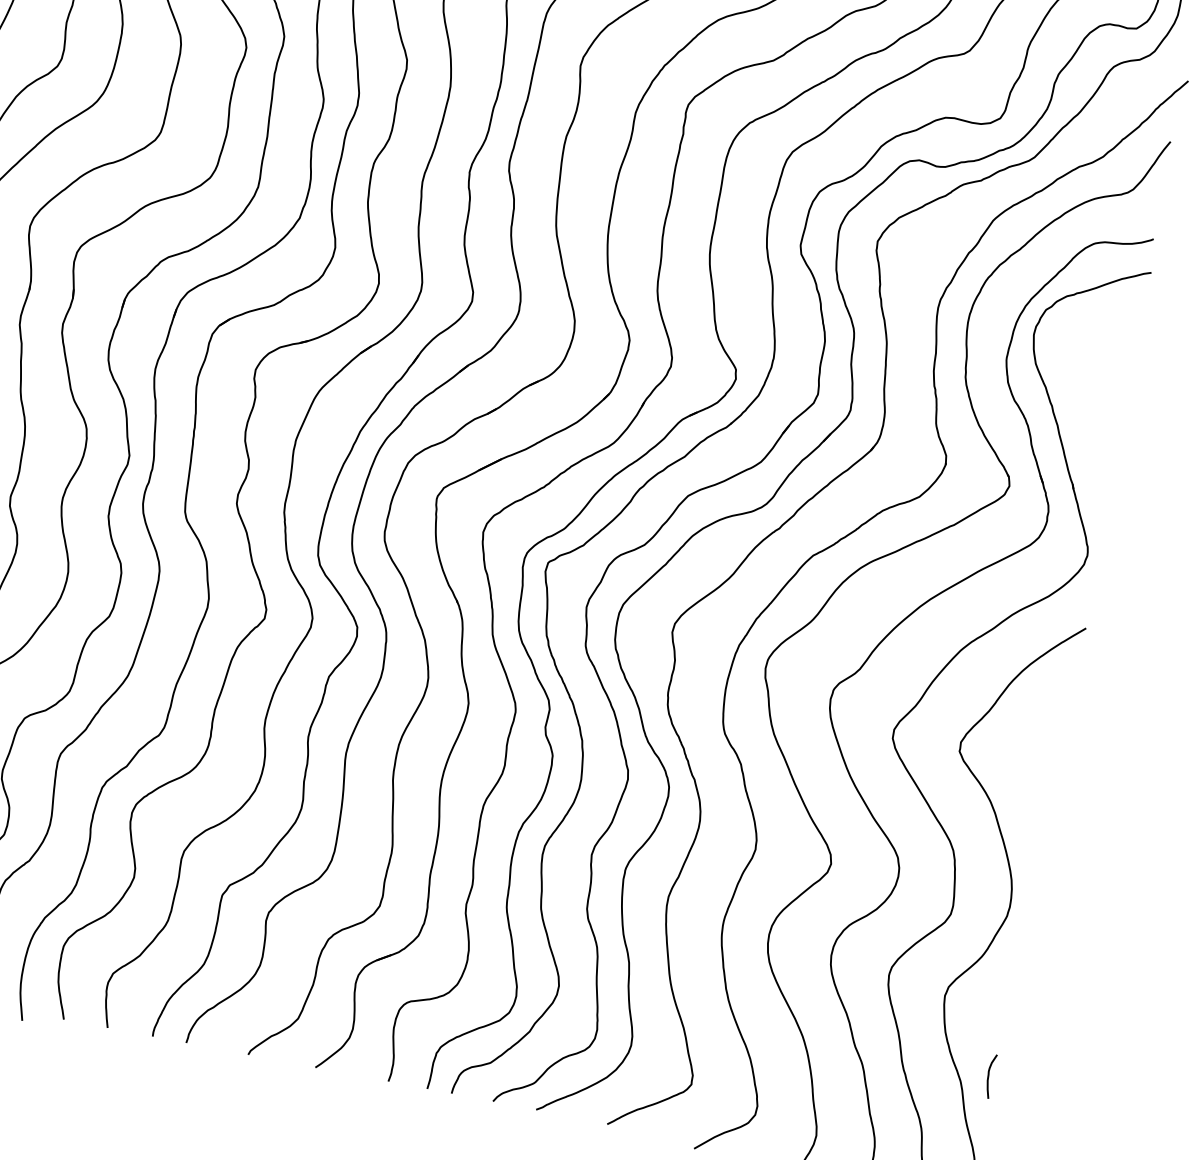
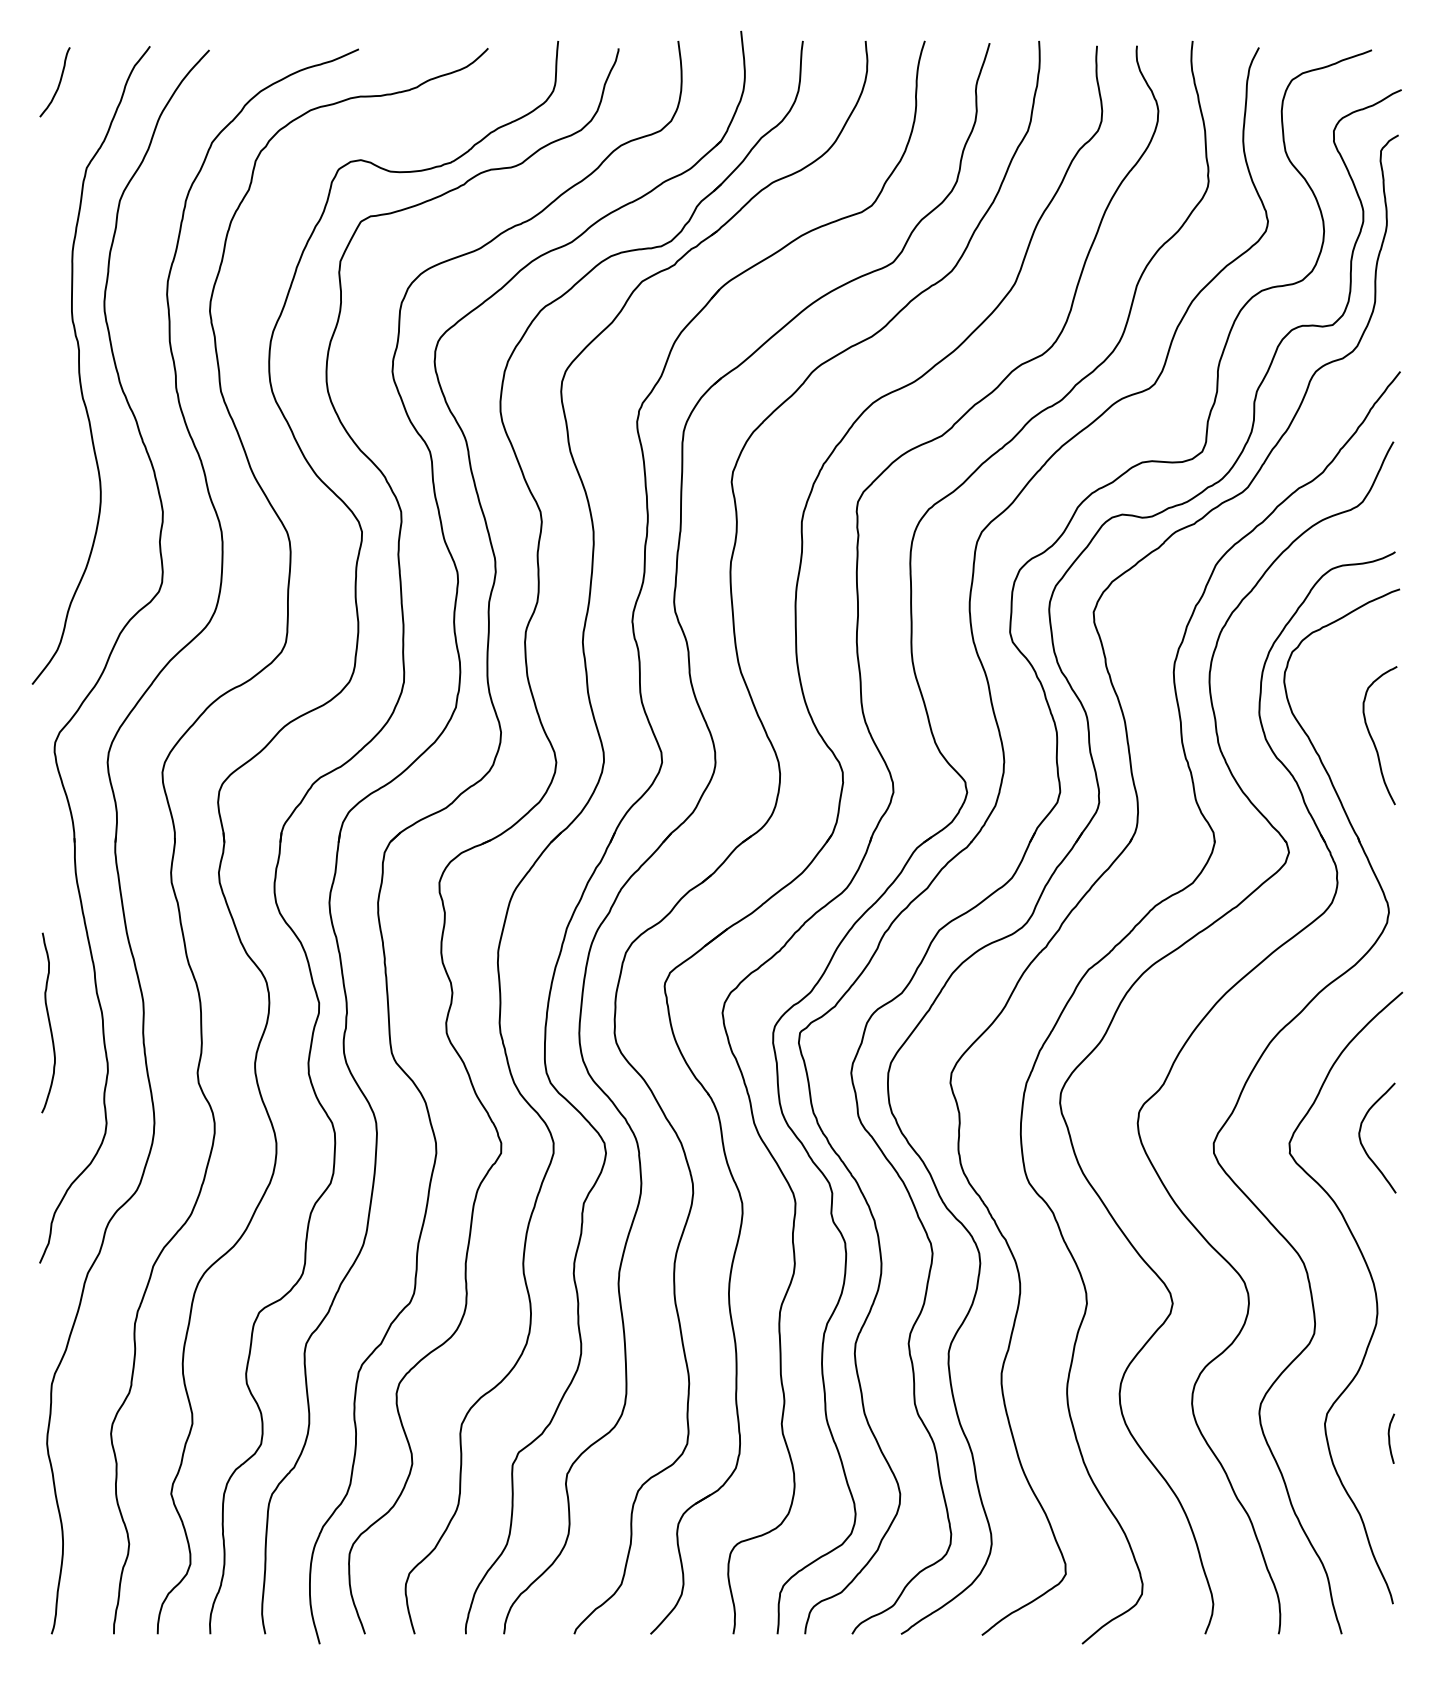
curve: (1102, 400) -> (1373, 739), added
curve: (1025, 756) -> (1363, 1145), added
curve: (989, 1075) -> (1390, 1438), moved

